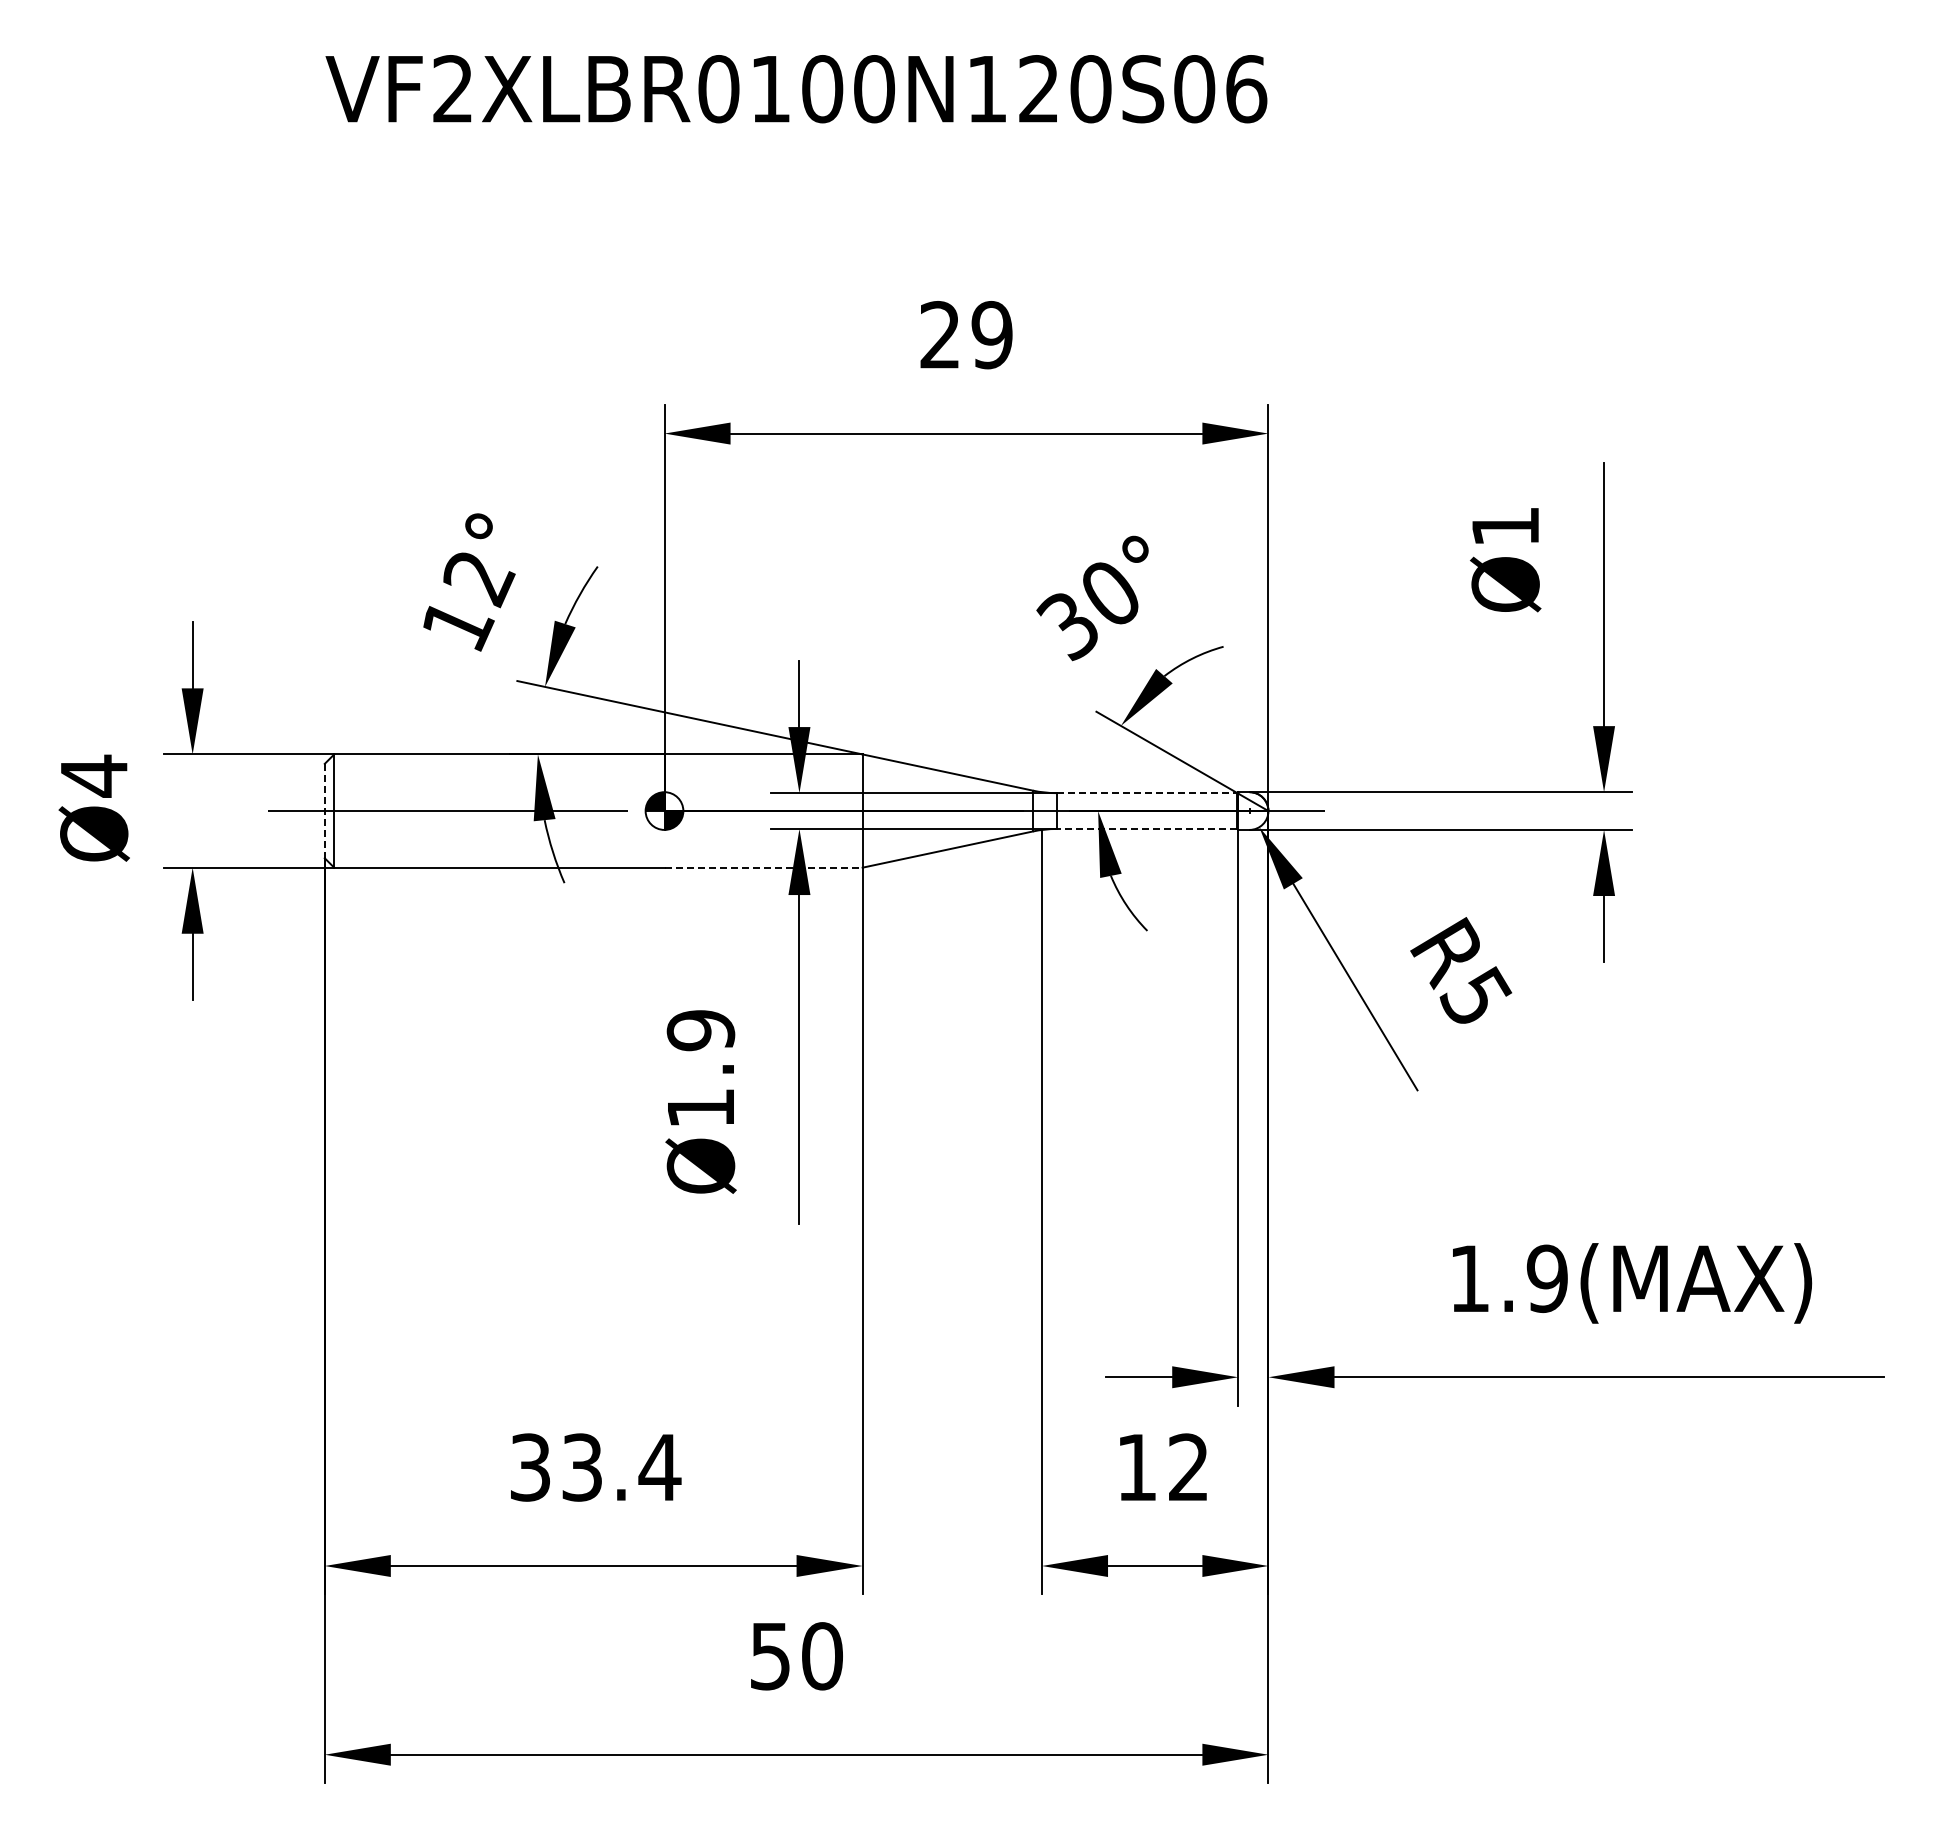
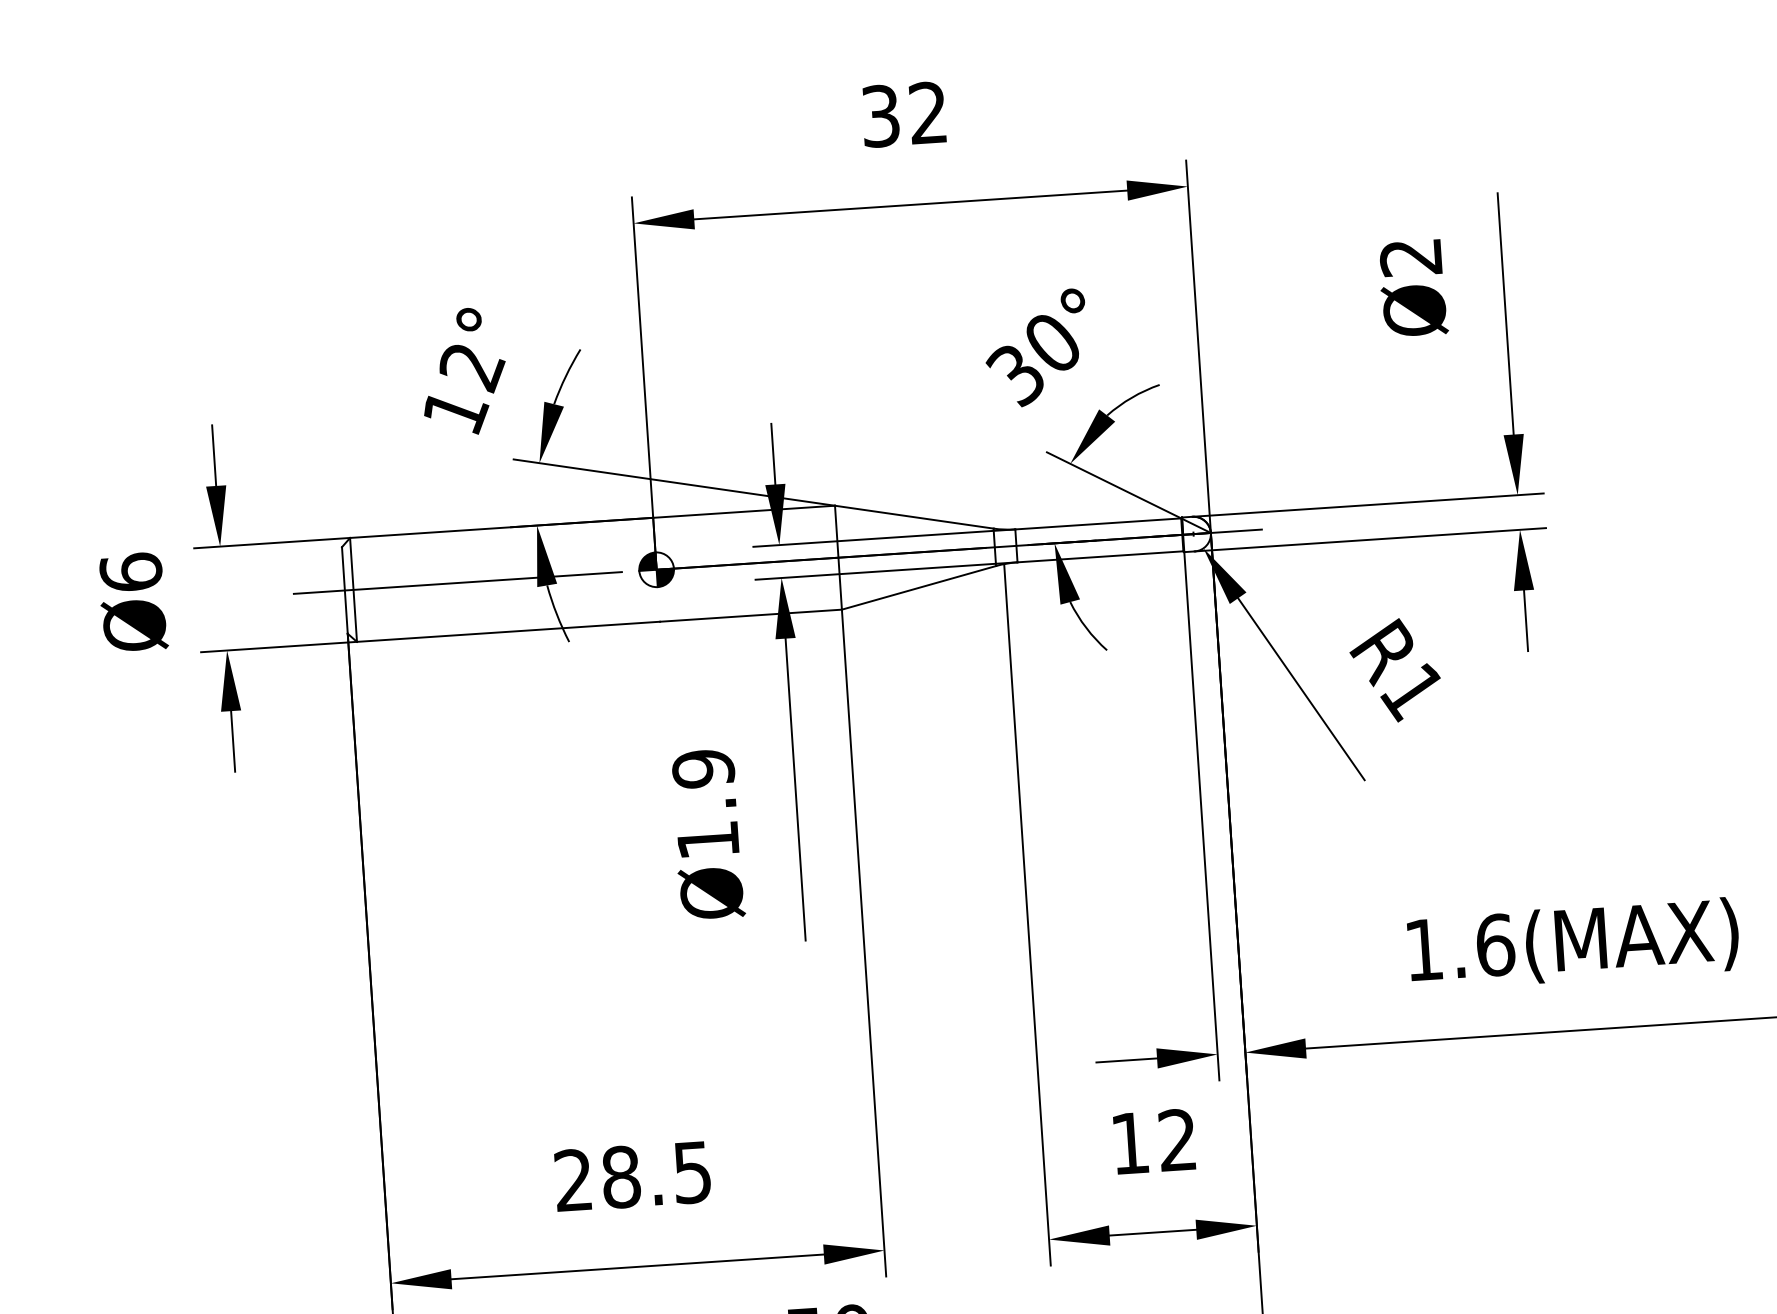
text: (966, 335) -> (904, 114), 29 -> 32
text: (1504, 527) -> (1410, 258), Ø1 -> Ø2
text: (94, 775) -> (131, 571), Ø4 -> Ø6
line: (1147, 793) -> (1098, 524), dashed -> solid
line: (324, 811) -> (344, 590), dashed -> solid
line: (1146, 828) -> (1100, 556), dashed -> solid
line: (764, 867) -> (751, 615), dashed -> solid
text: (1475, 998) -> (1412, 692), R5 -> R1
text: (1547, 1278) -> (1495, 944), 1.9(MAX) -> 1.6(MAX)
text: (595, 1467) -> (633, 1176), 33.4 -> 28.5

